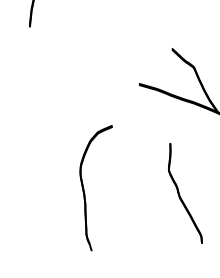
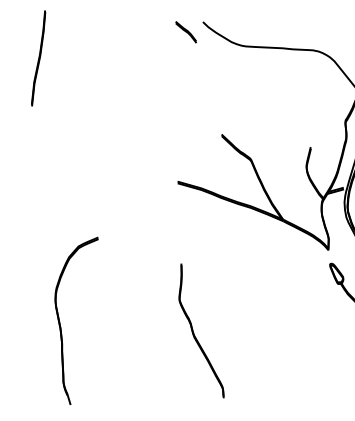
part: (84, 188) -> (60, 321), moved
part: (180, 195) -> (194, 333), moved

